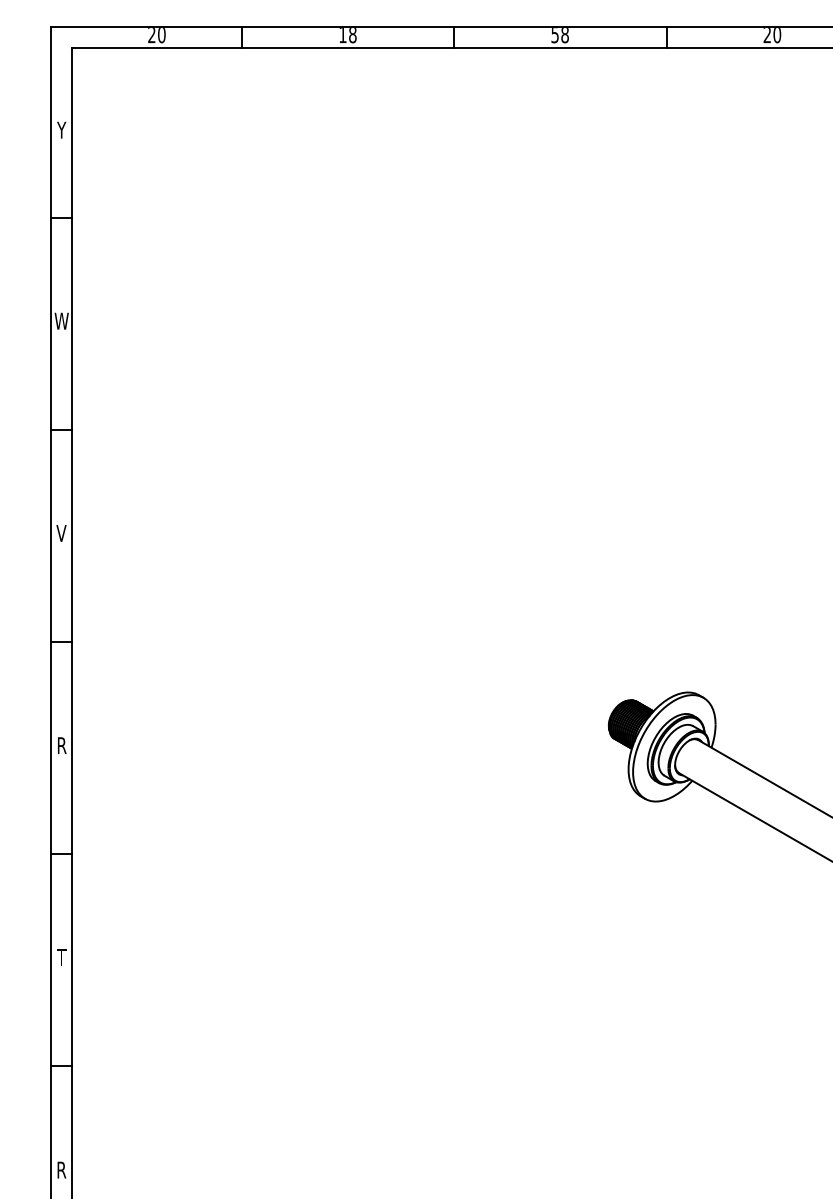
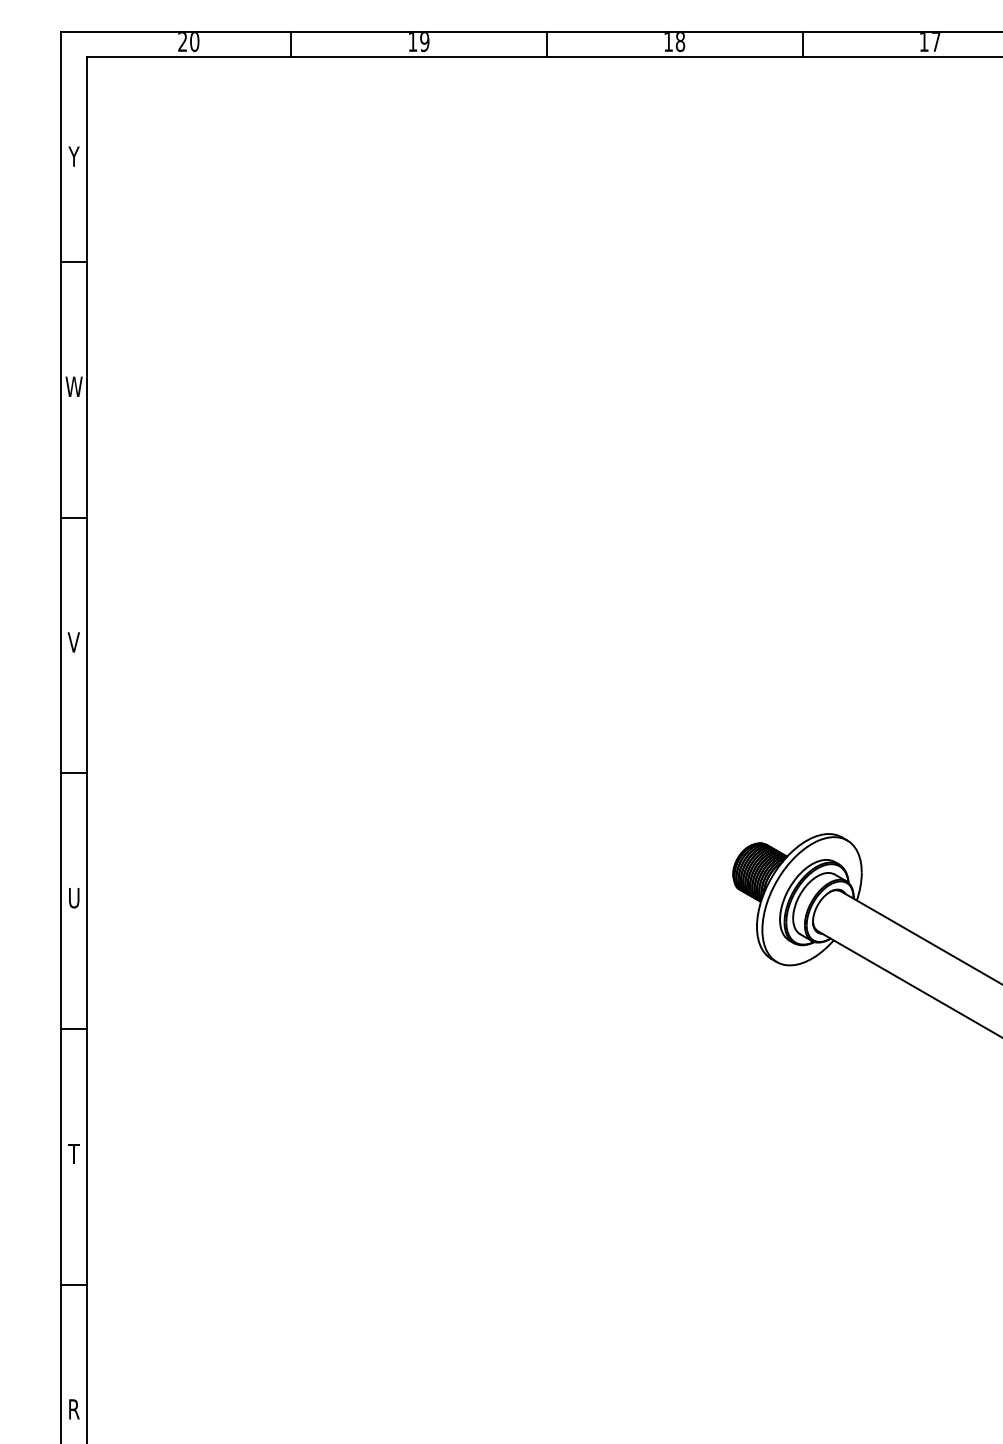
text: (352, 35) -> (424, 42), 18 -> 19
text: (554, 35) -> (667, 42), 58 -> 18
text: (772, 35) -> (930, 42), 20 -> 17
text: (61, 745) -> (73, 897), R -> U

